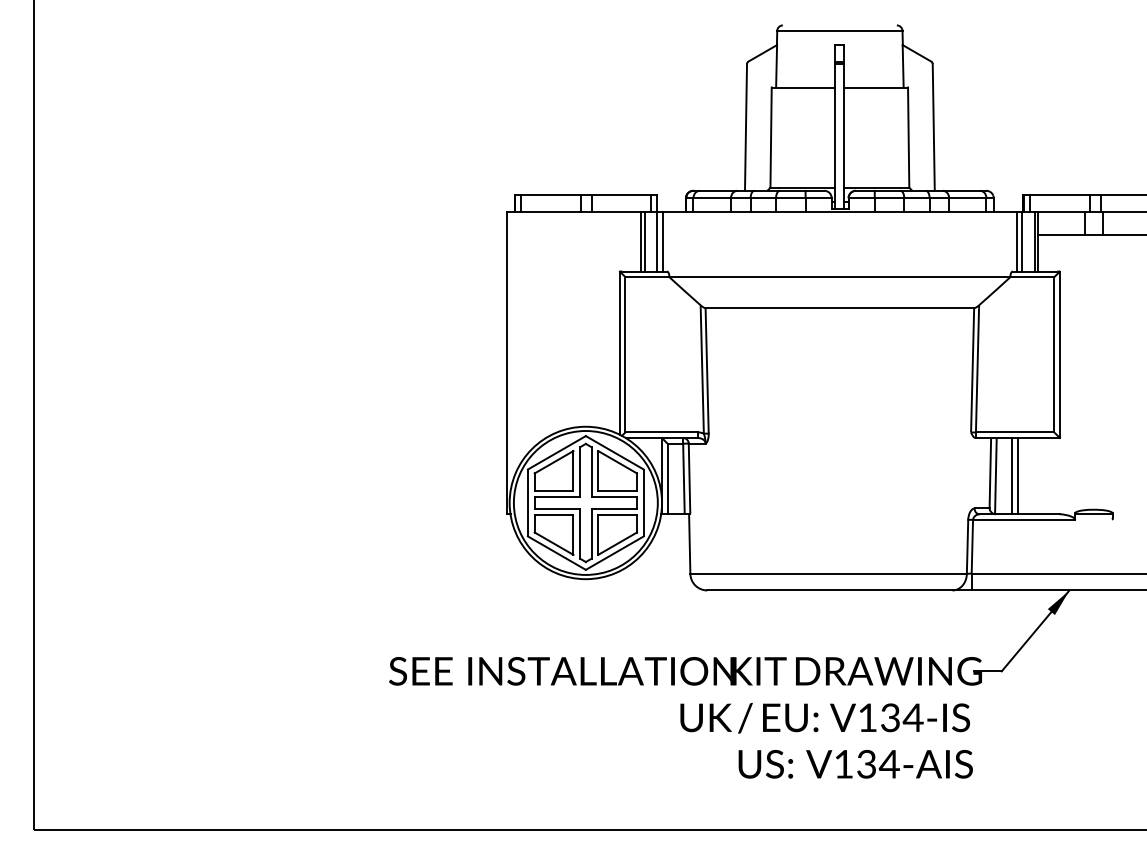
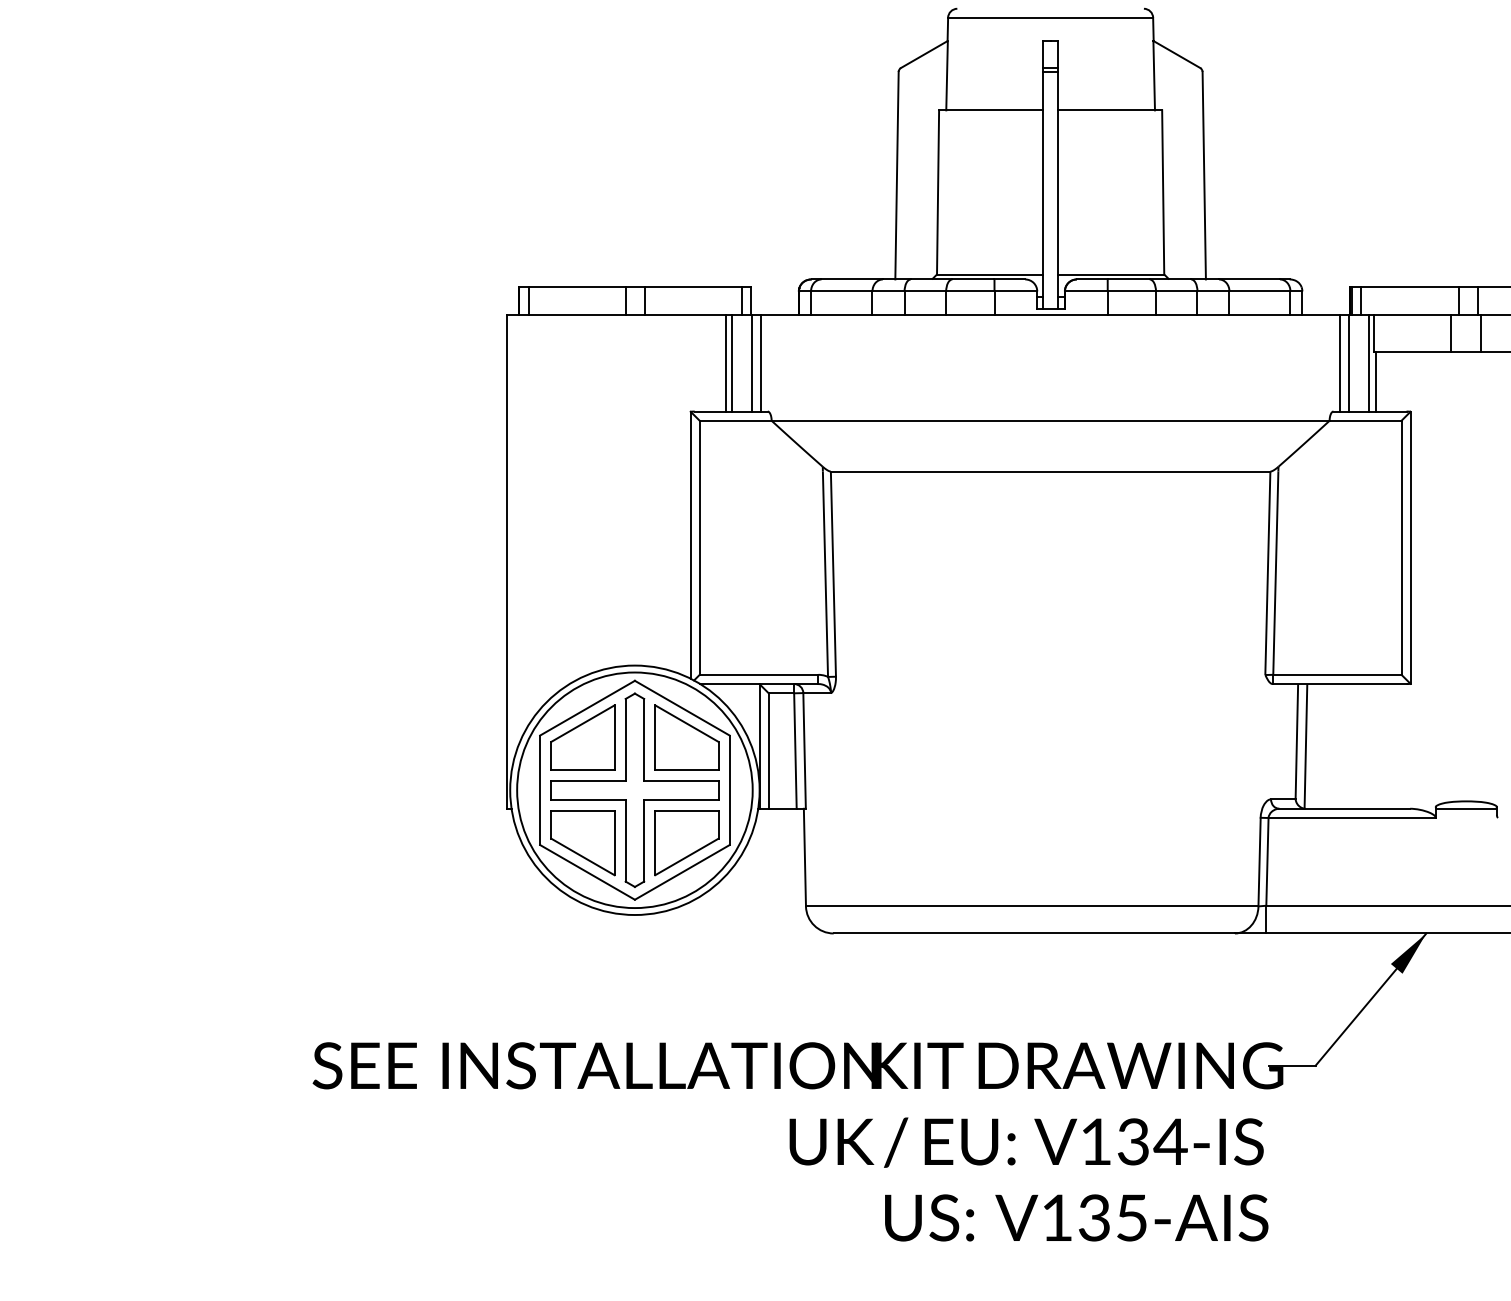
line: (1012, 476) -> (1333, 746), removed
line: (1017, 476) -> (1341, 746), removed
text: (888, 764) -> (1130, 1218), V134-AIS -> V135-AIS

